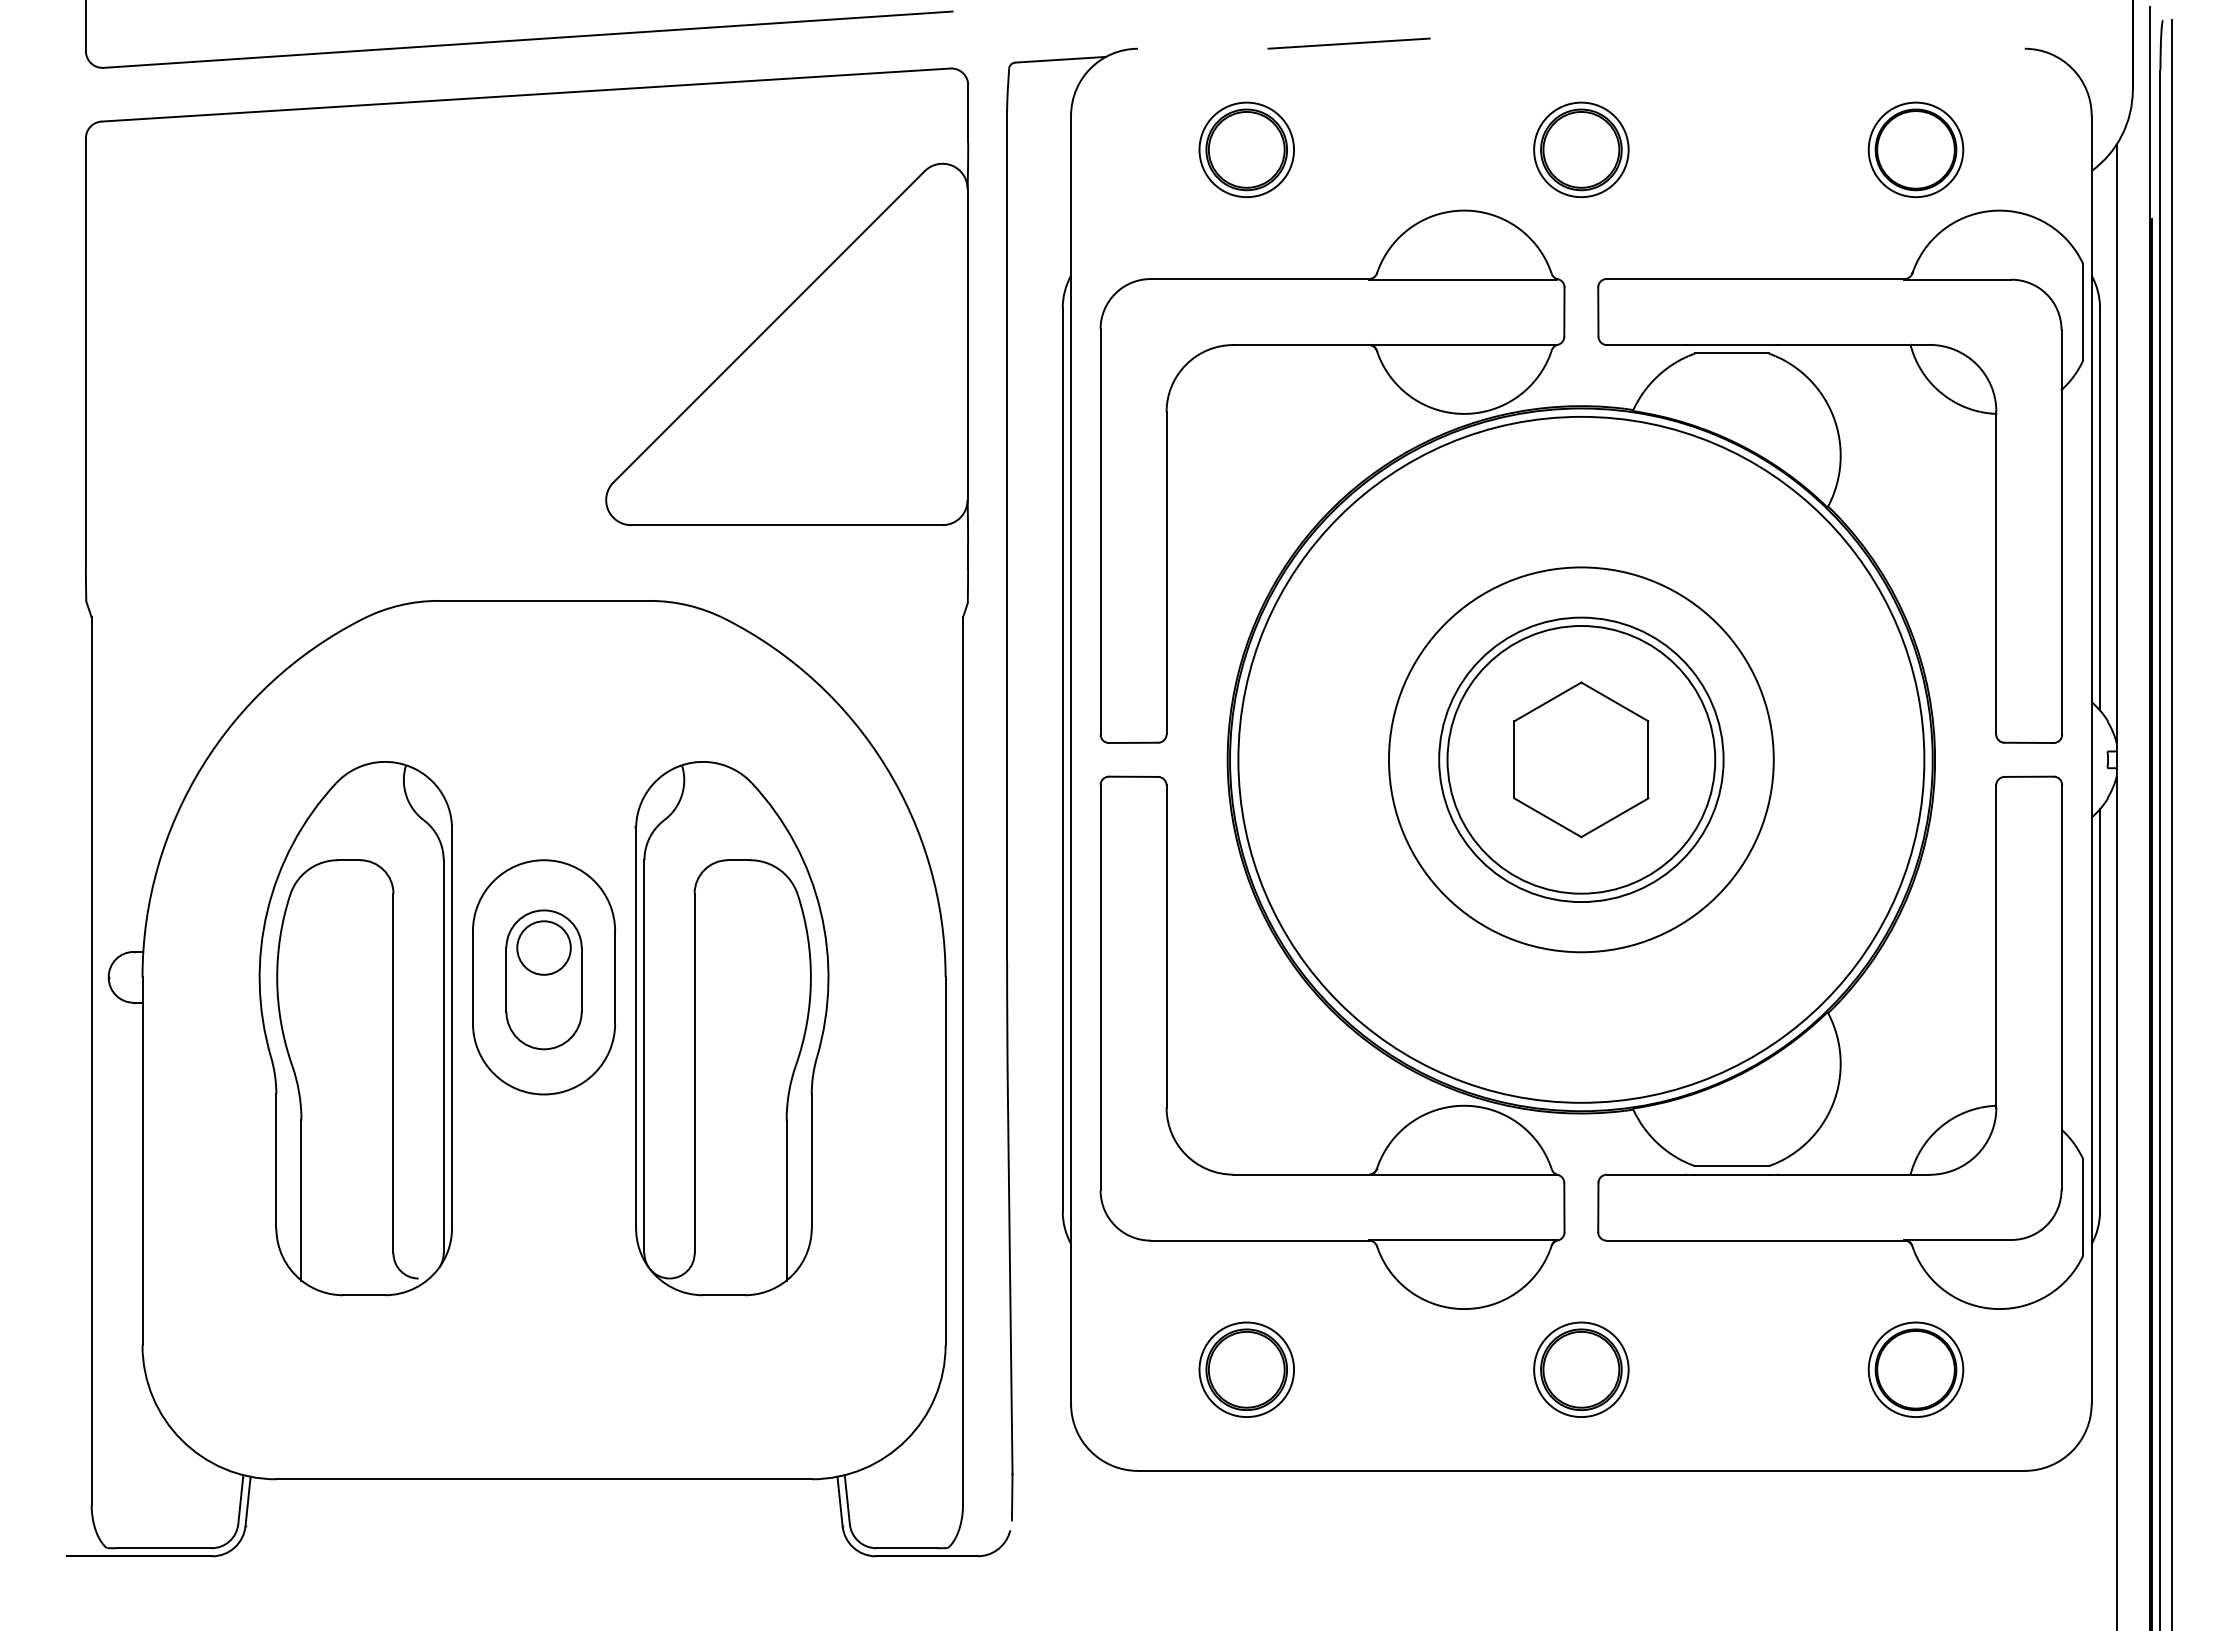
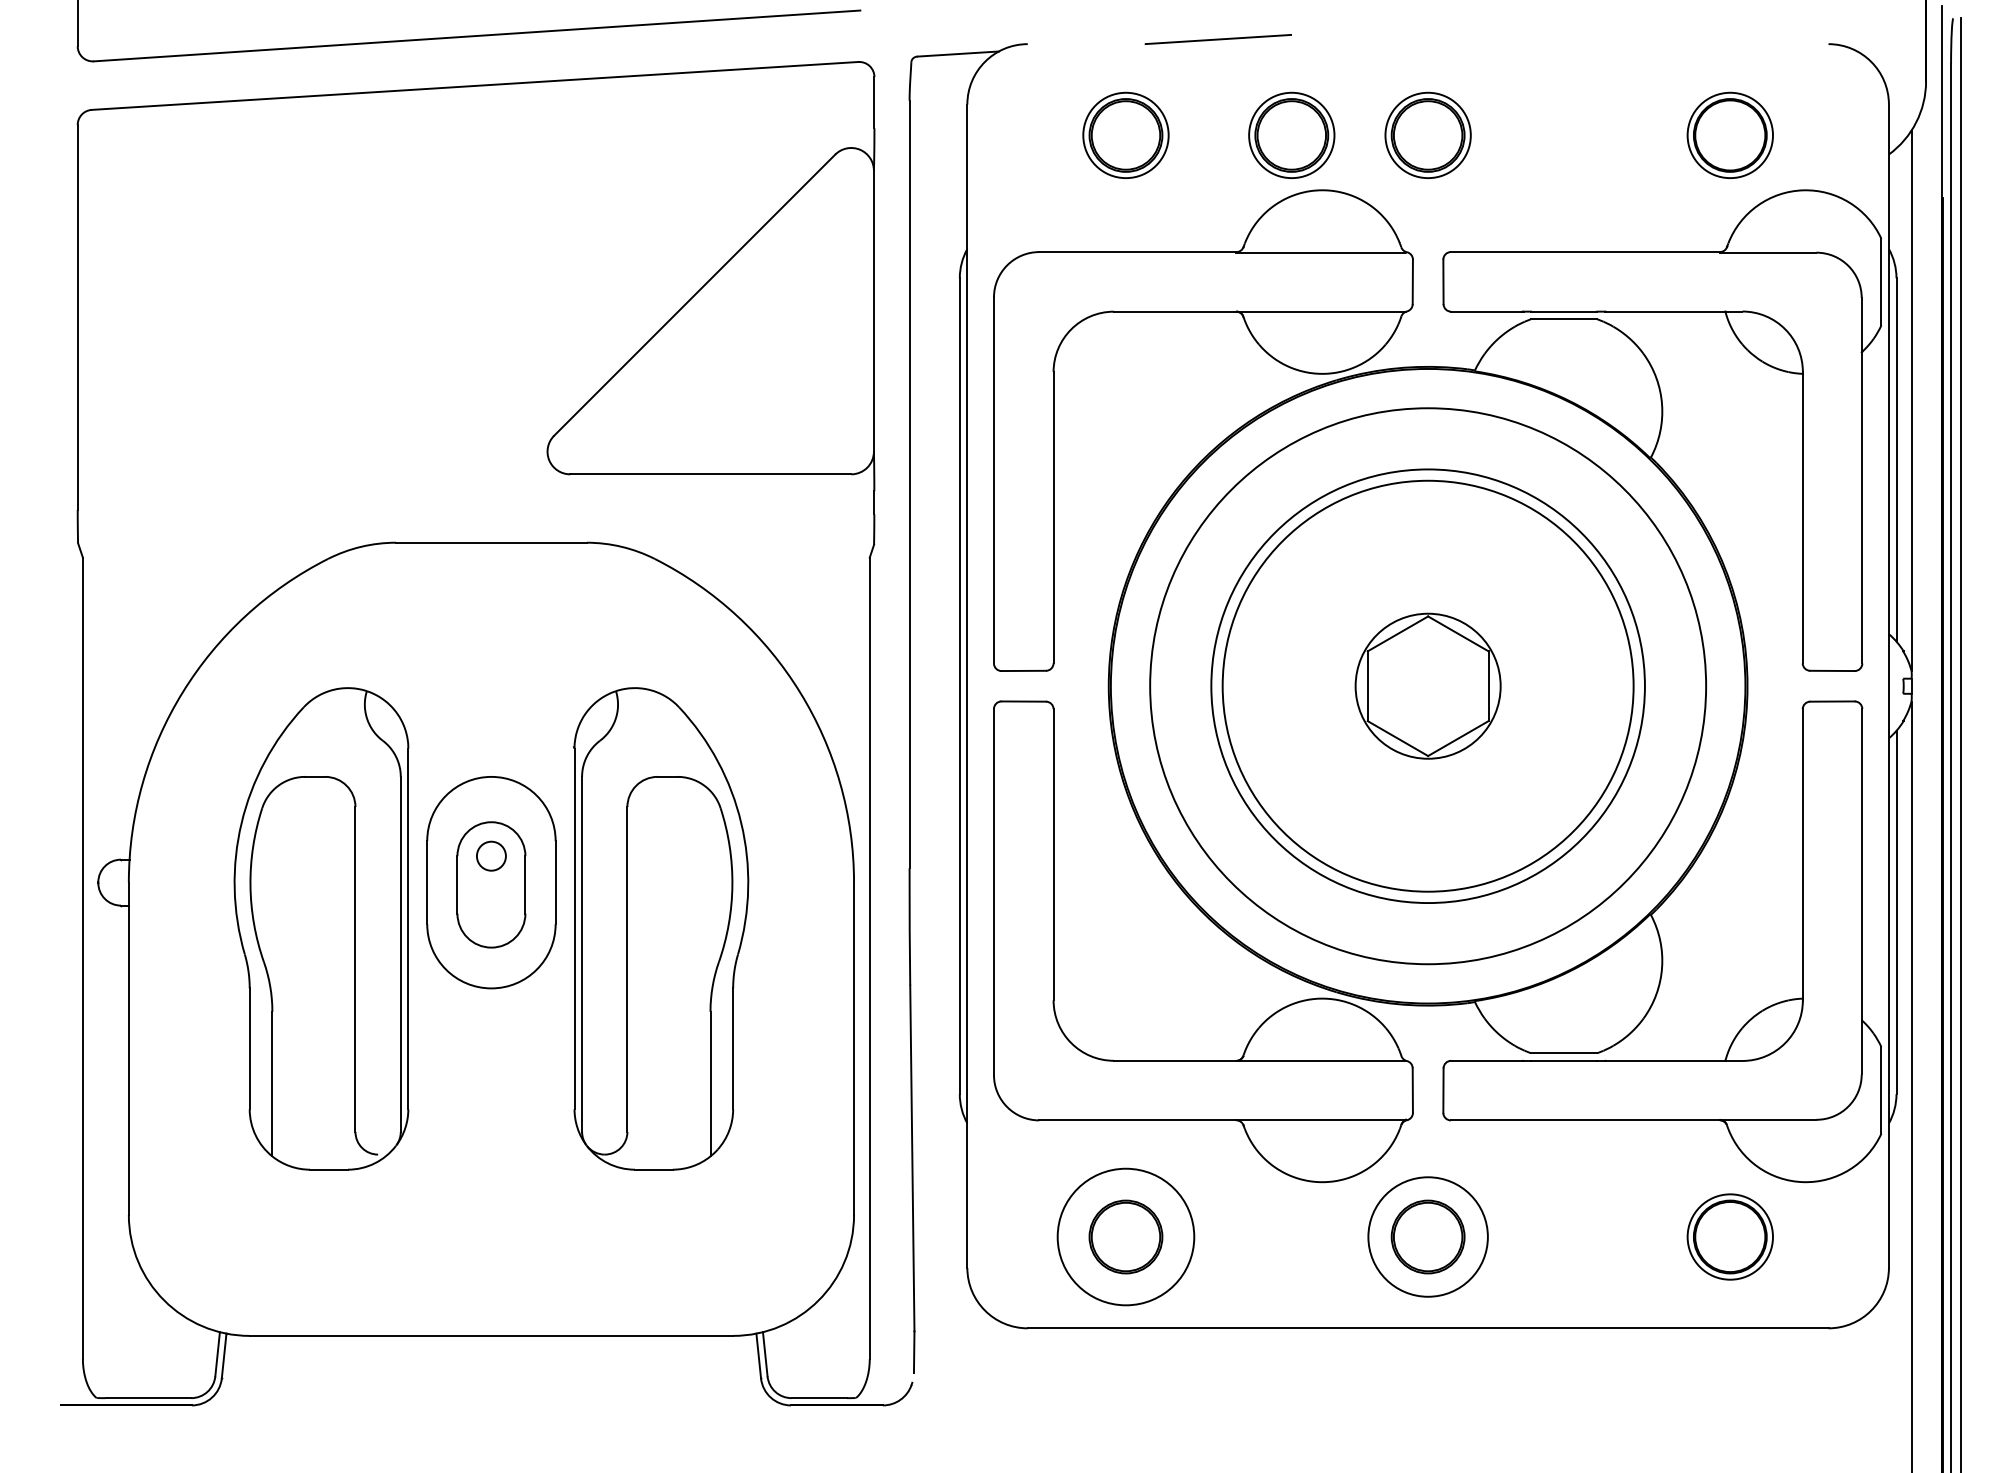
part: (1430, 149) -> (1291, 135), added
circle: (1580, 759) -> (1427, 685), size x1.6
circle: (1581, 759) -> (1428, 685), size x0.6
circle: (1581, 759) -> (1428, 685), size x0.7
circle: (1581, 759) -> (1428, 685), size x1.6
circle: (543, 947) -> (490, 855), size x0.6
circle: (1246, 1369) -> (1125, 1236), size x1.6
circle: (1581, 1369) -> (1428, 1236), size x1.4

